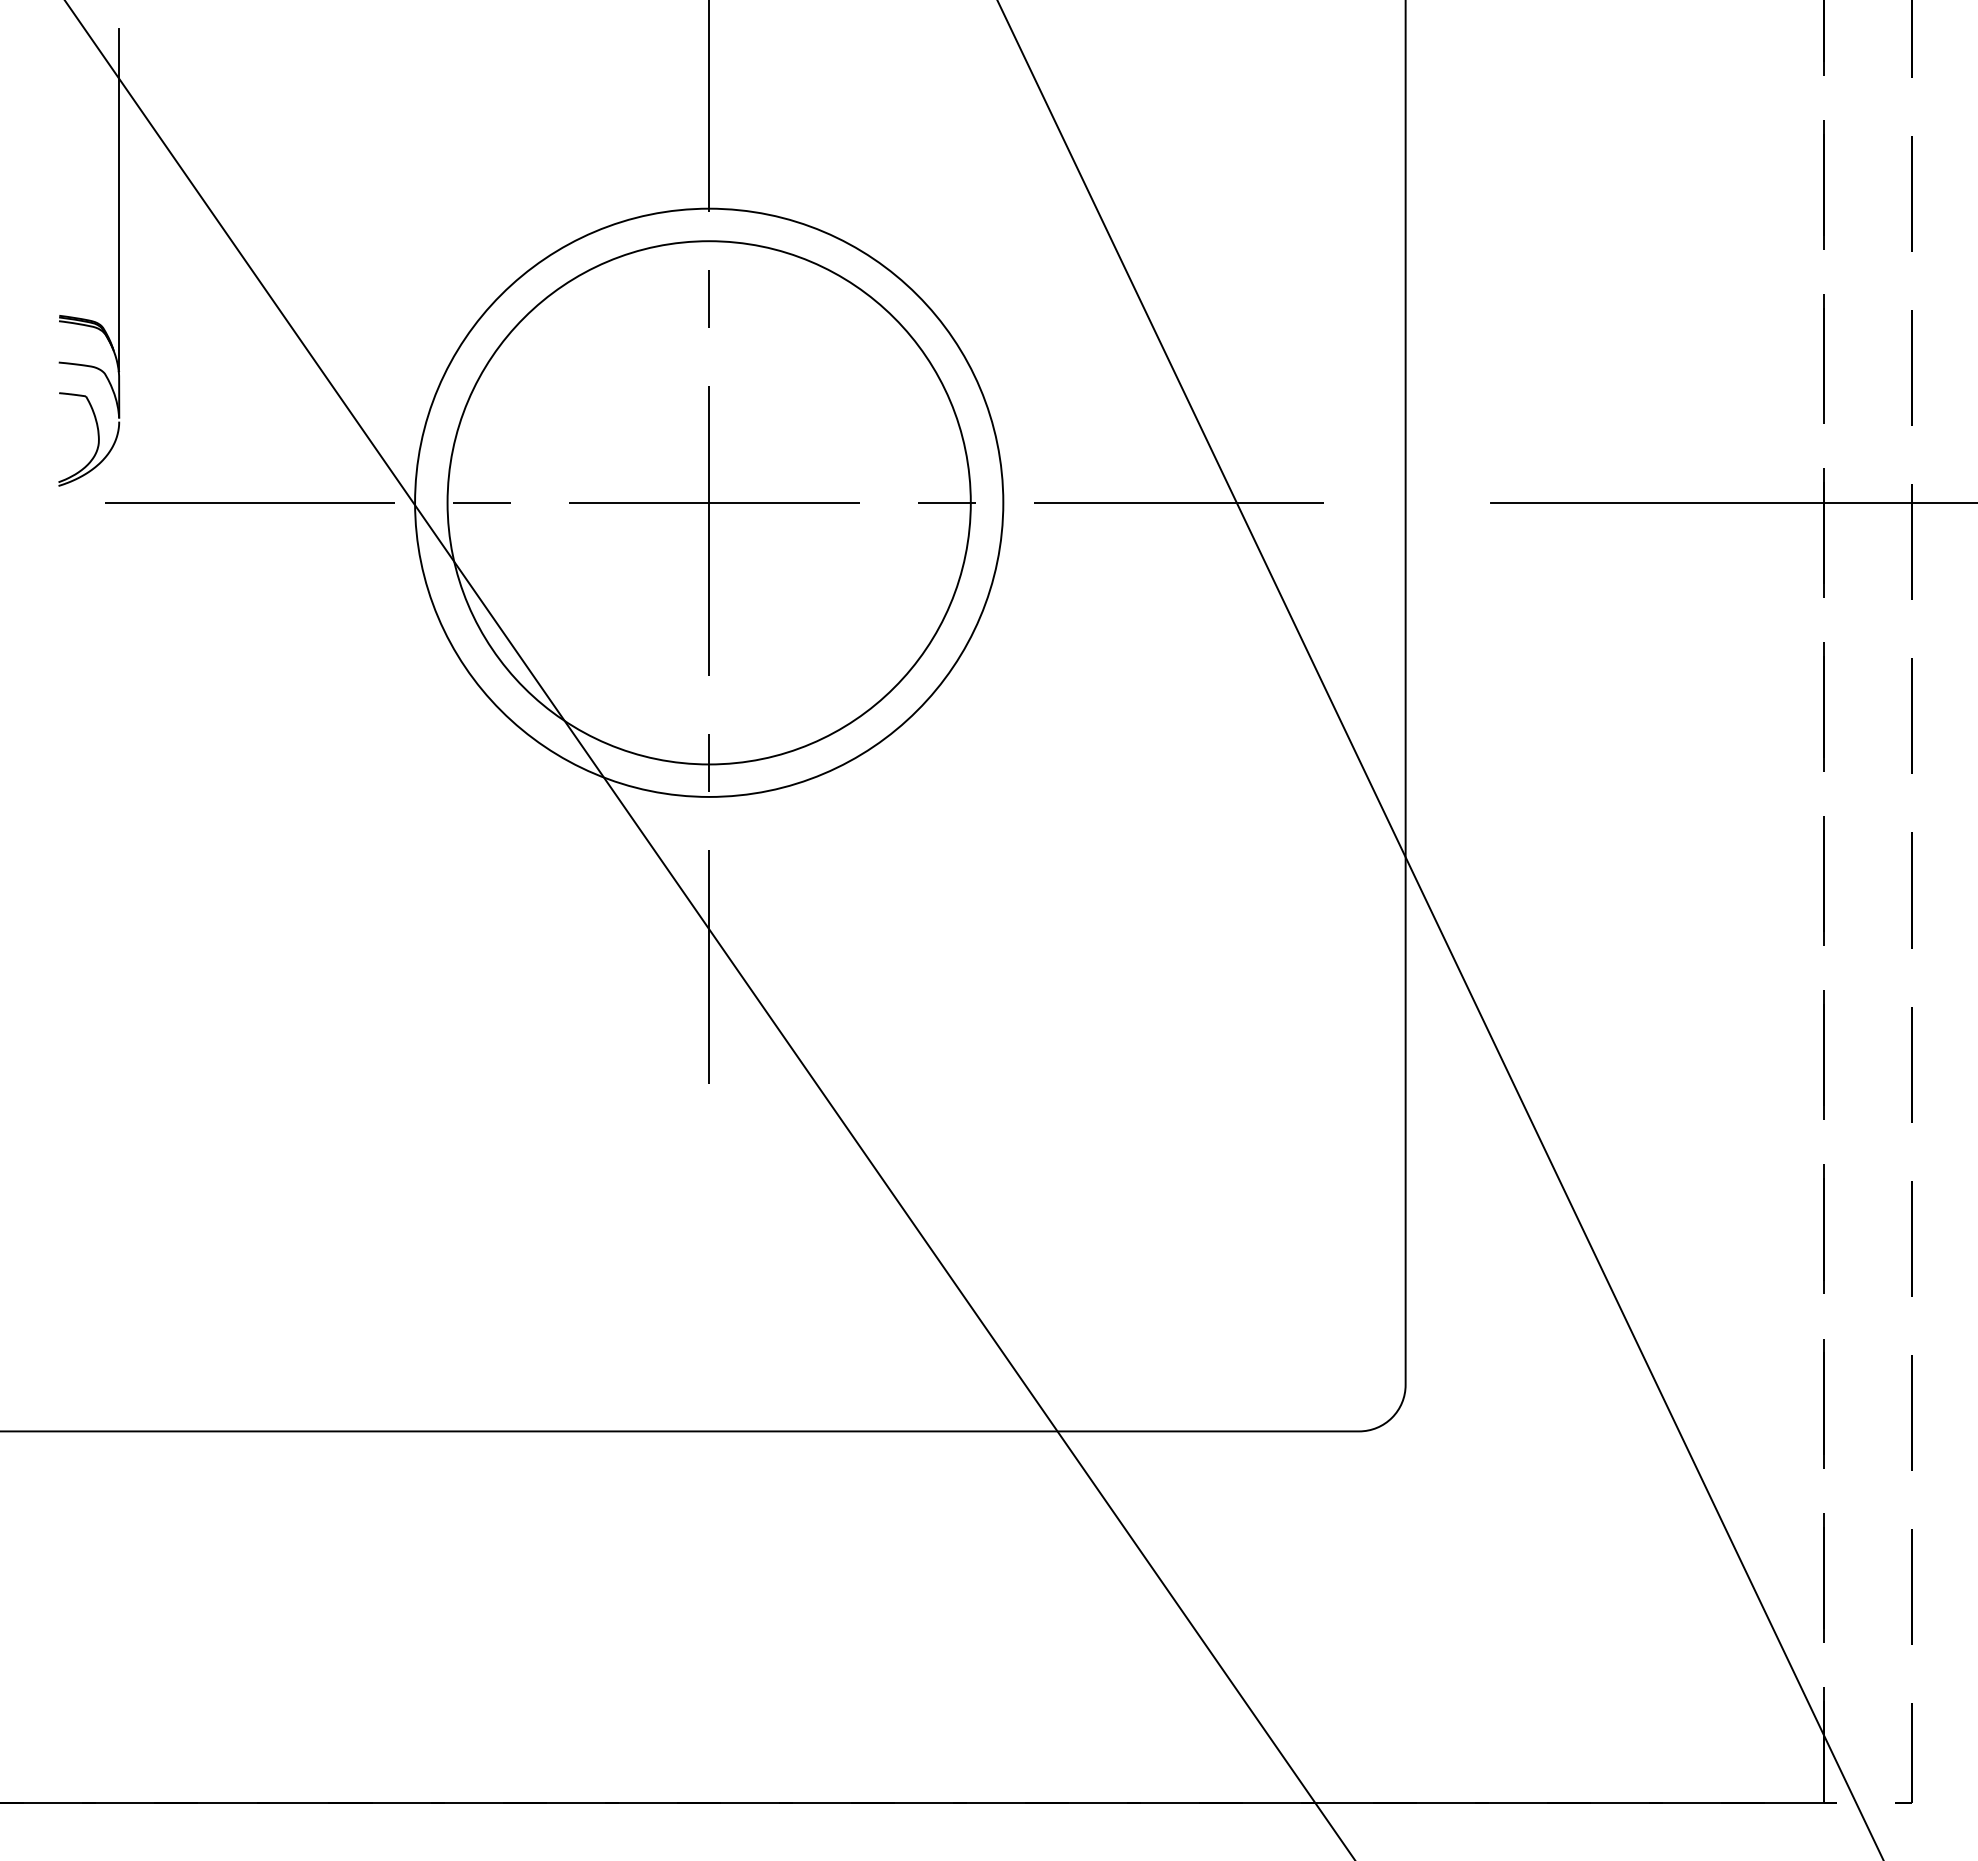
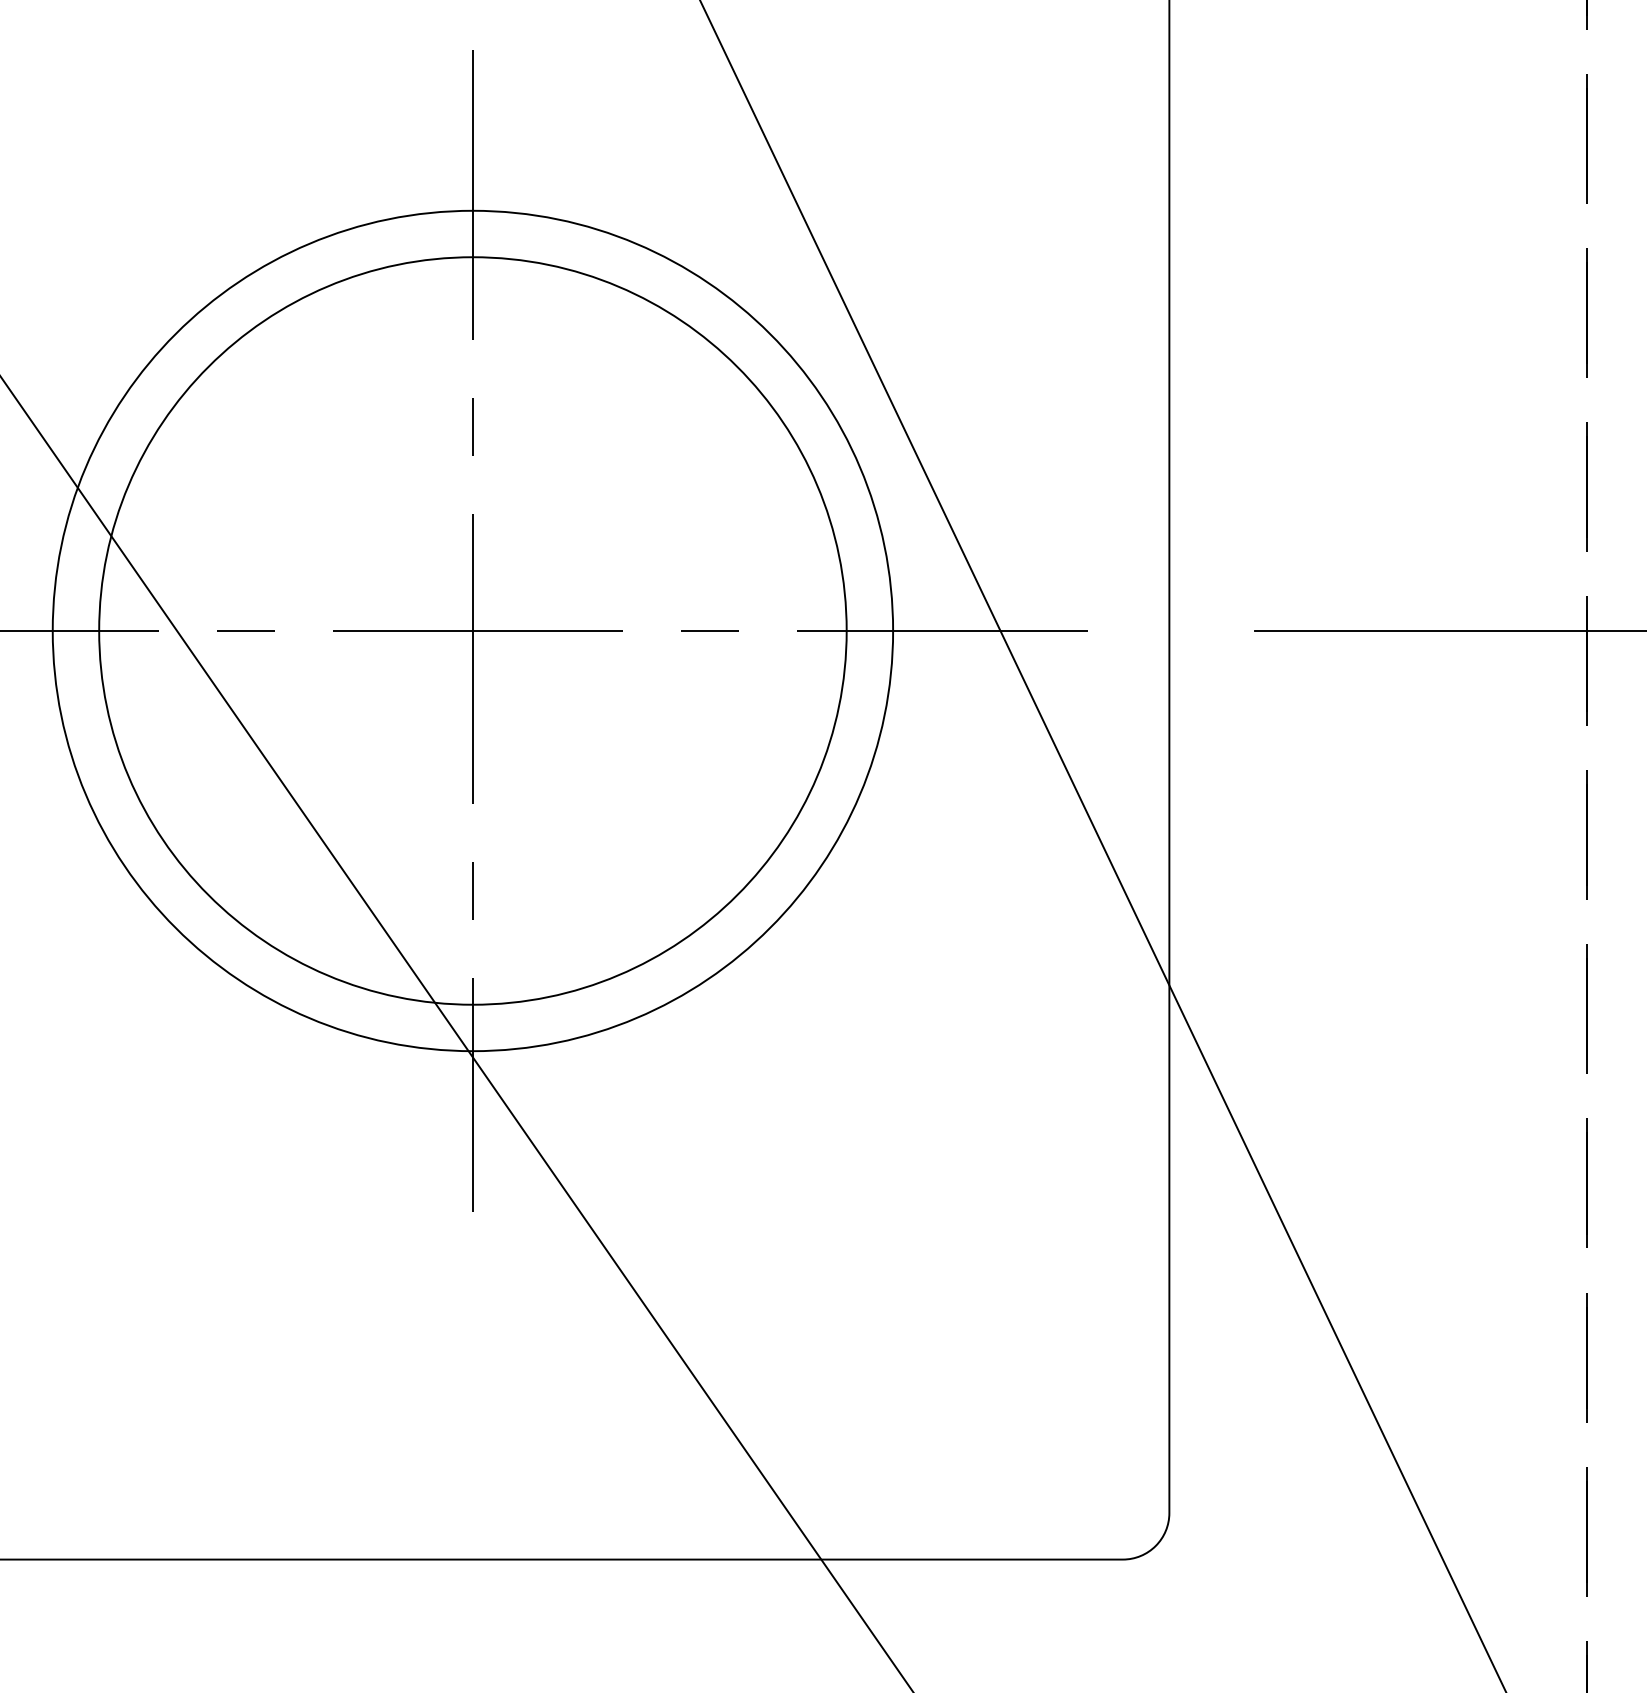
circle: (708, 502) -> (472, 630), size x1.43
circle: (709, 502) -> (473, 630), size x1.43

